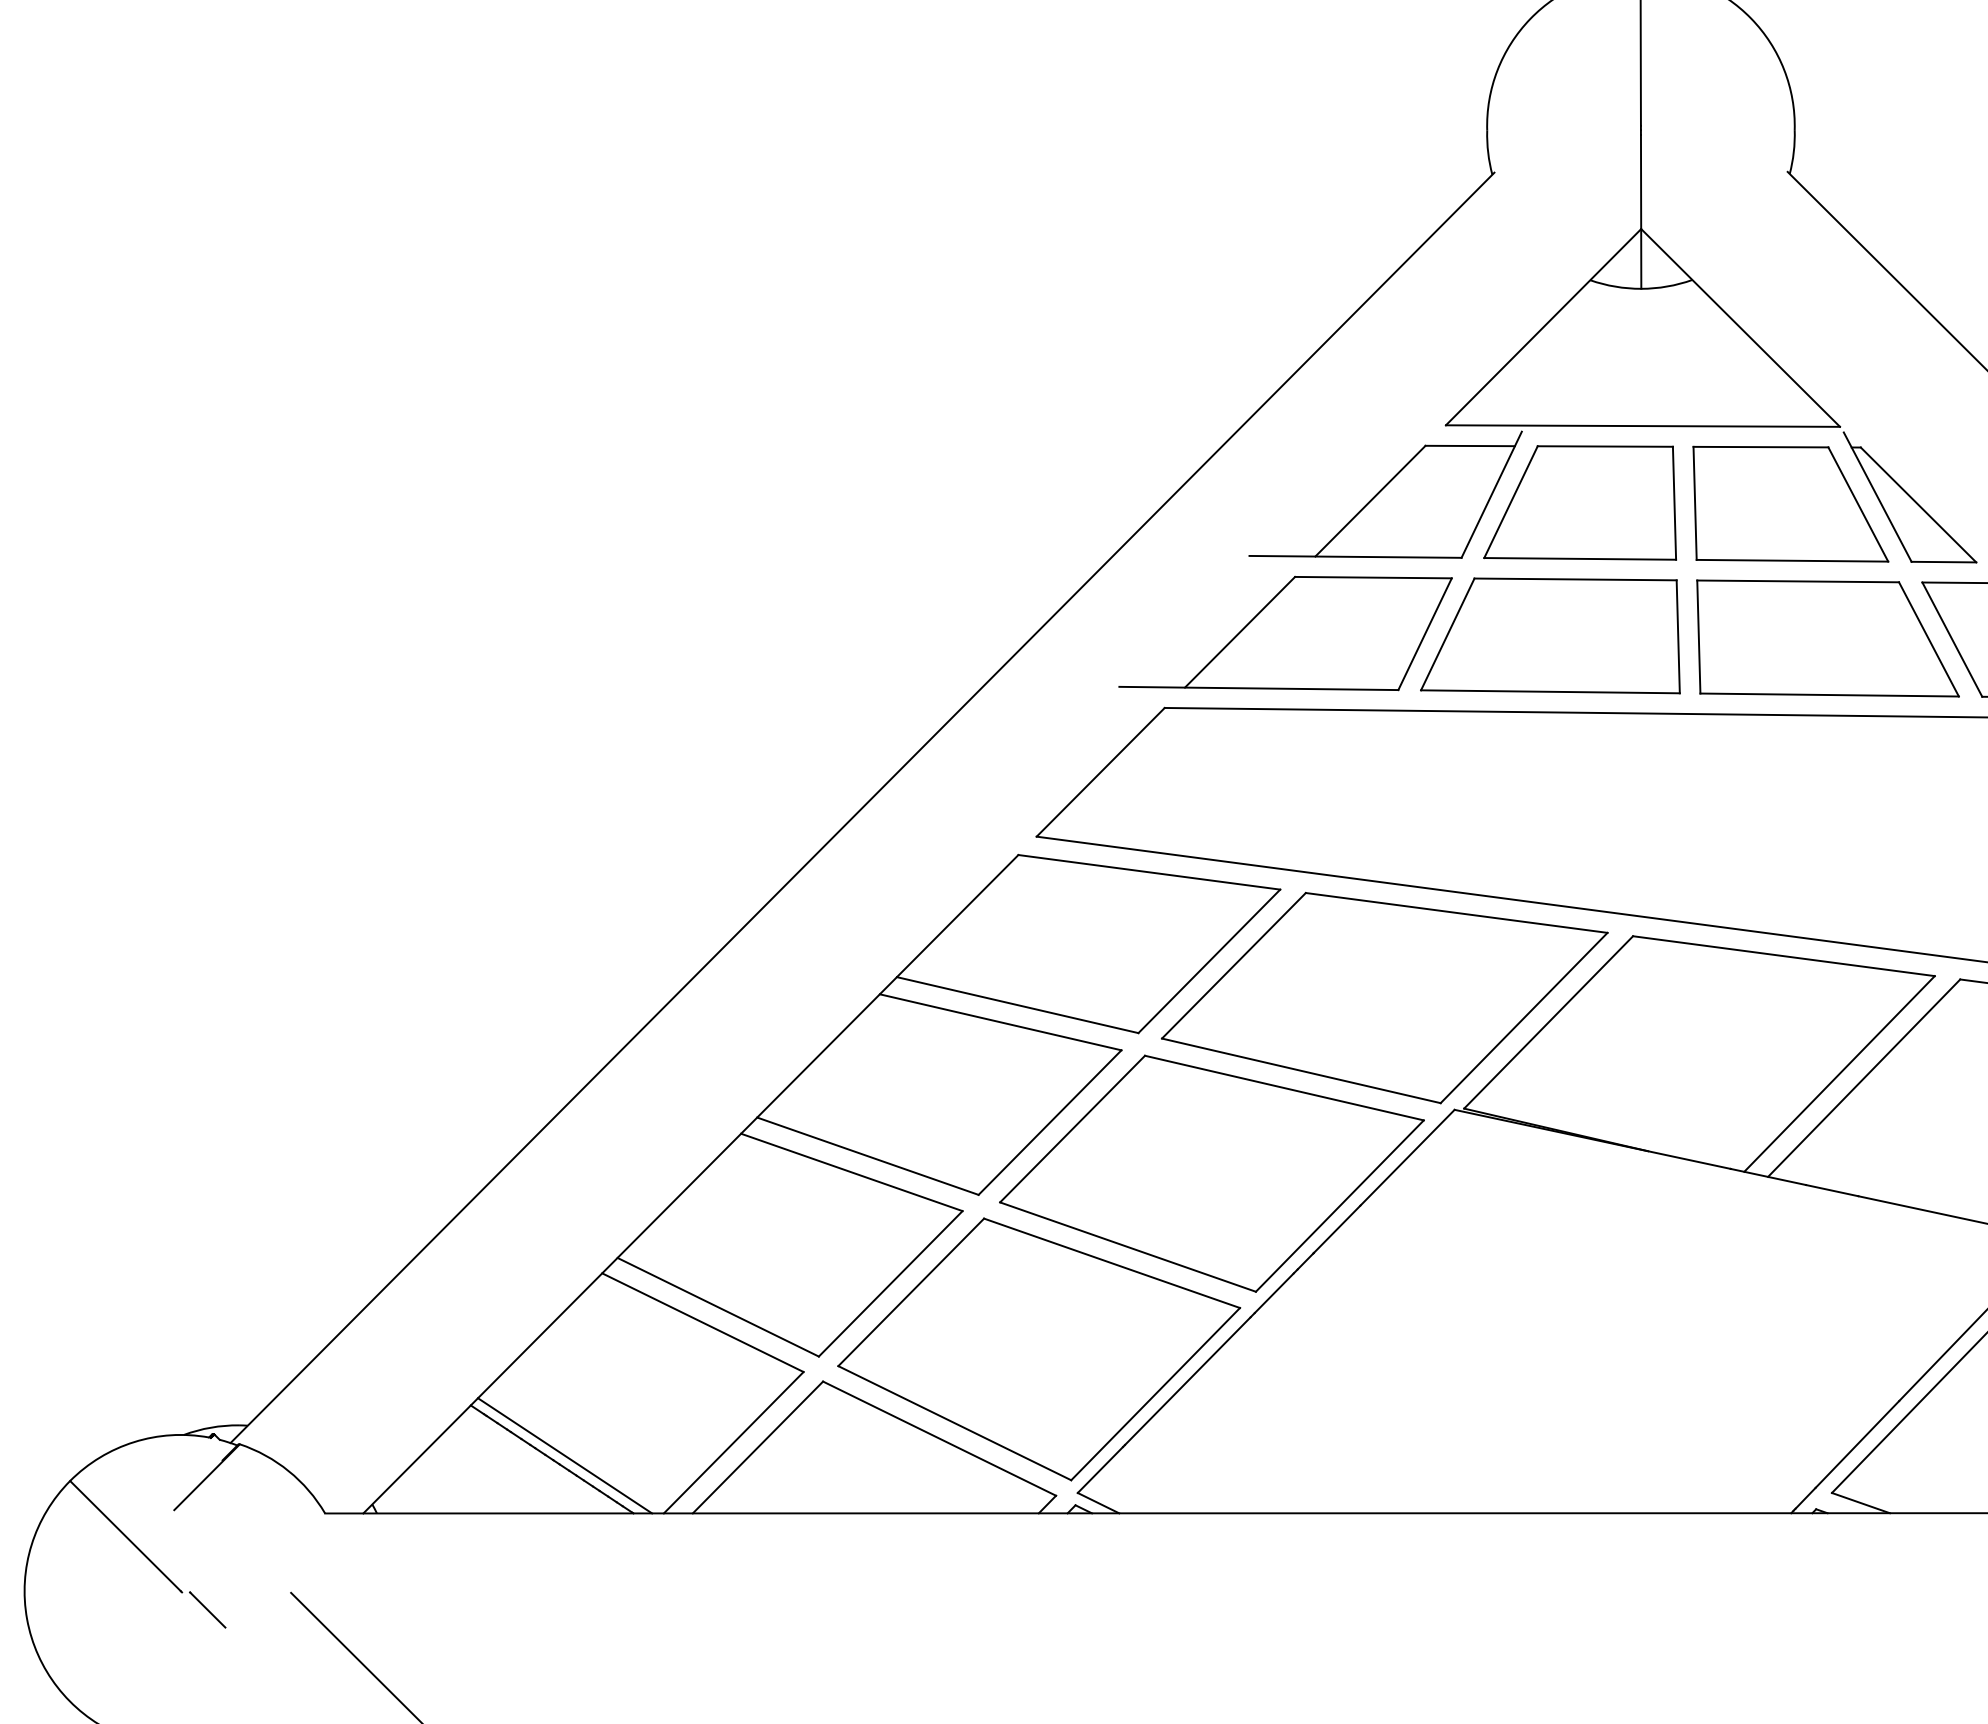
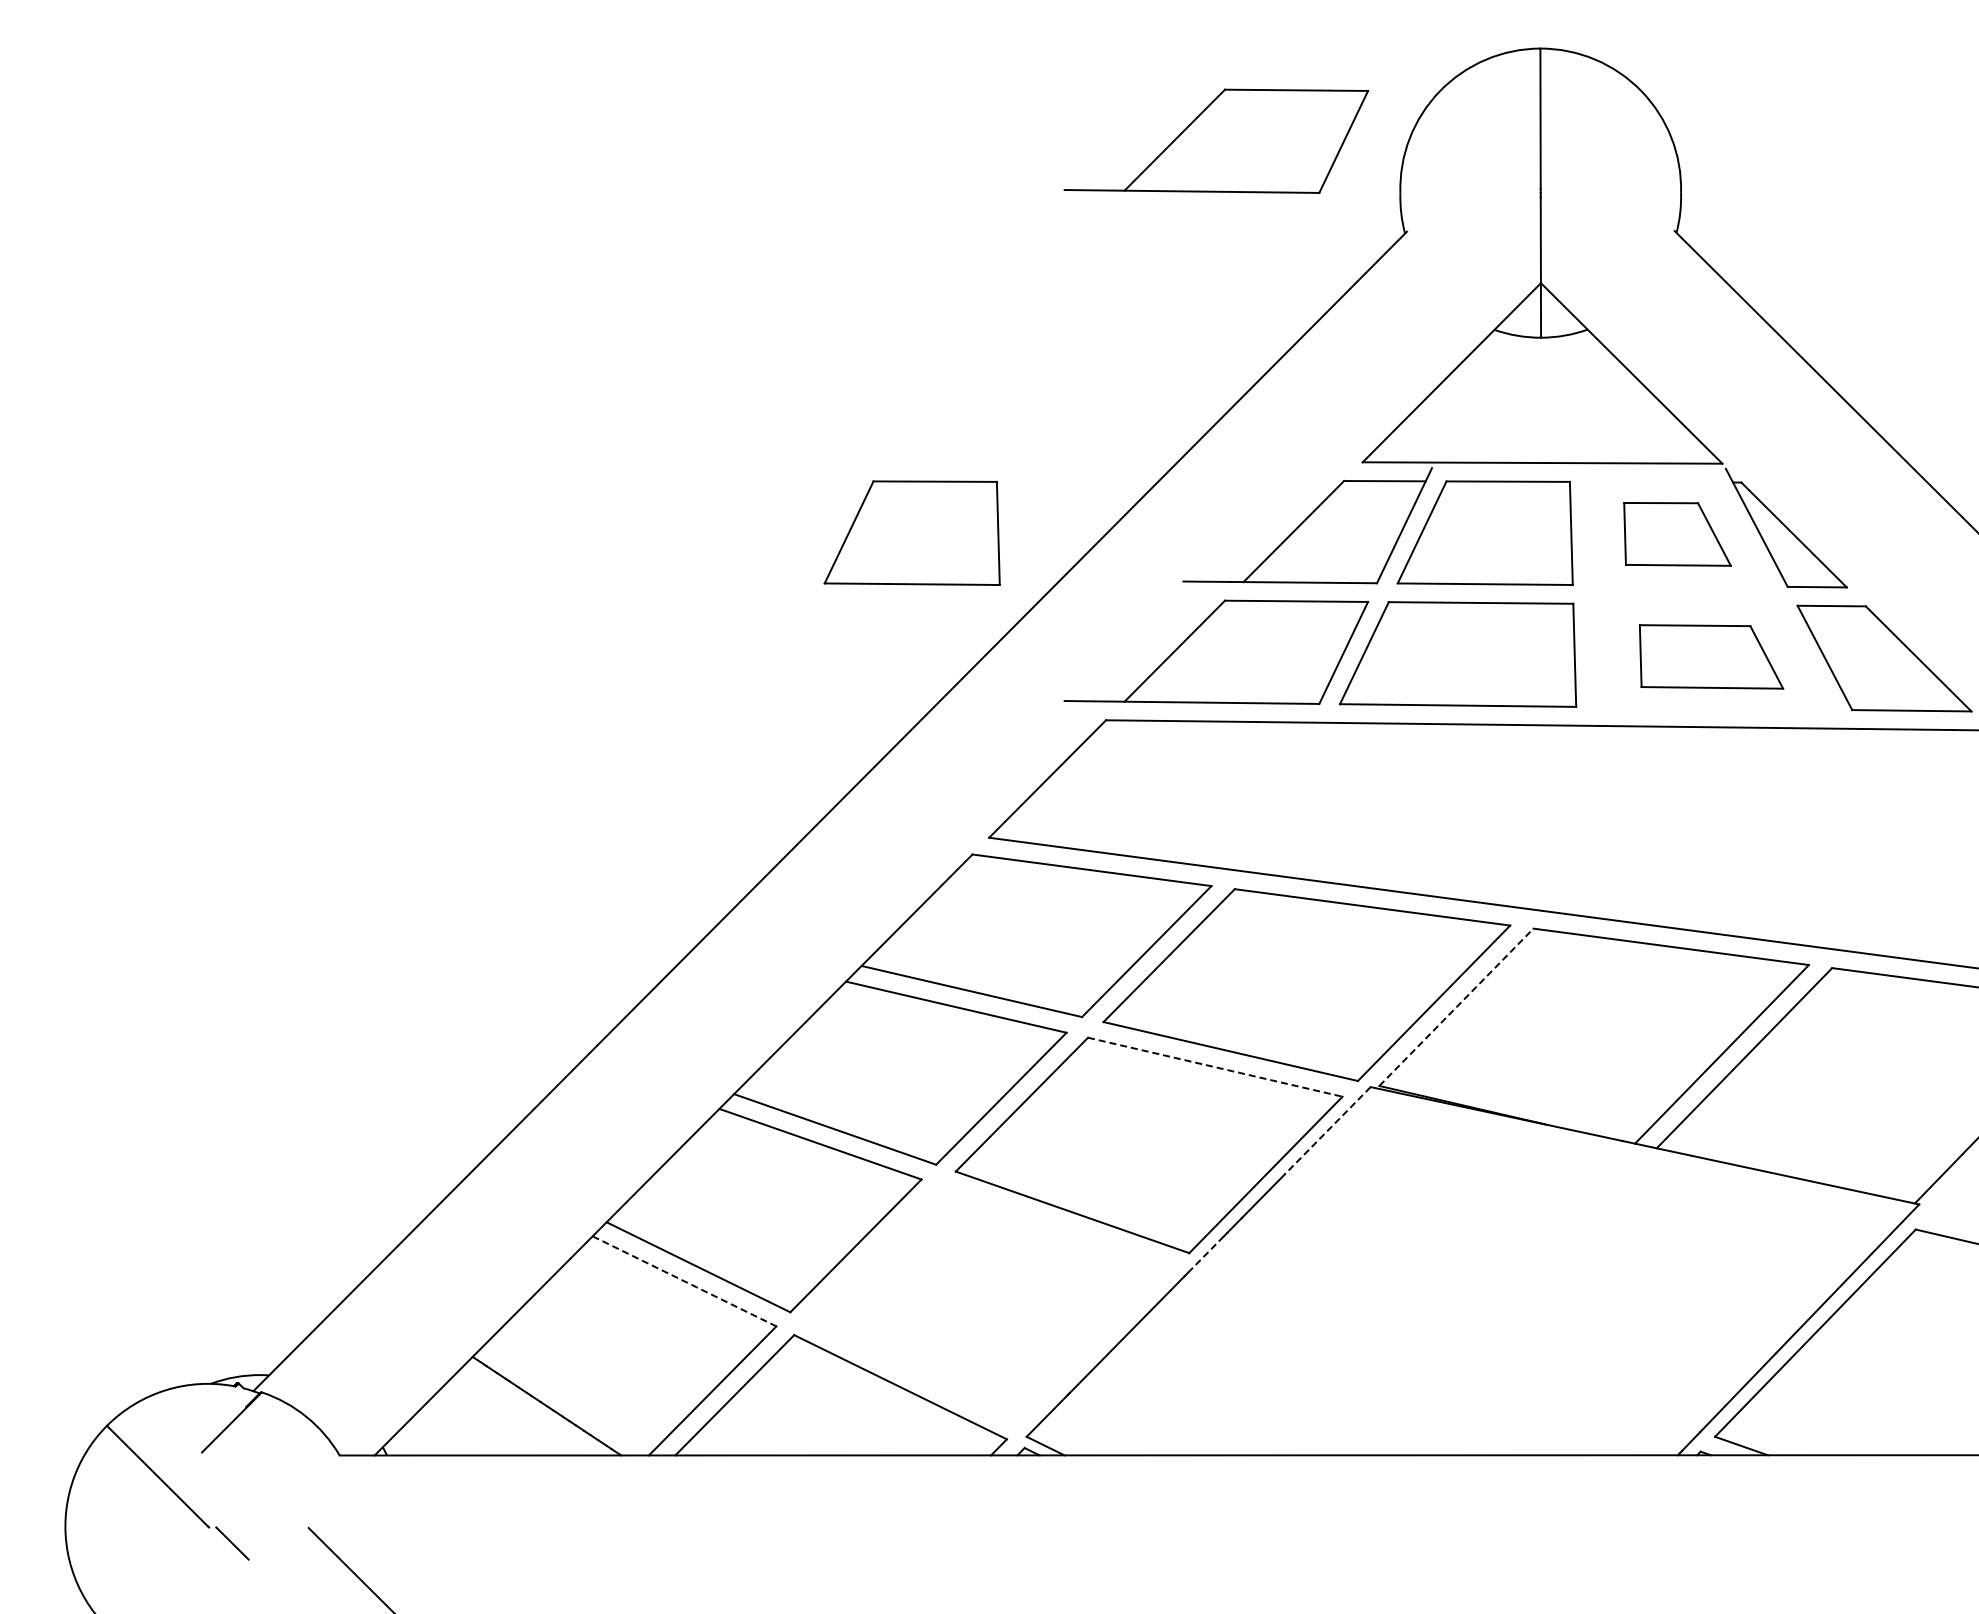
part: (1285, 72) -> (1216, 140), added
part: (951, 502) -> (911, 532), added
part: (1790, 504) -> (1677, 534), size x0.6
part: (1828, 638) -> (1711, 656), size x0.6
line: (1548, 1021) -> (1456, 1006), solid -> dashed
line: (1284, 1088) -> (1215, 1067), solid -> dashed
line: (1407, 1158) -> (1327, 1131), solid -> dashed
line: (1273, 1293) -> (1205, 1254), solid -> dashed
line: (702, 1322) -> (684, 1281), solid -> dashed
part: (1039, 1349) -> (991, 1305), removed
line: (564, 1455) -> (558, 1402), removed

